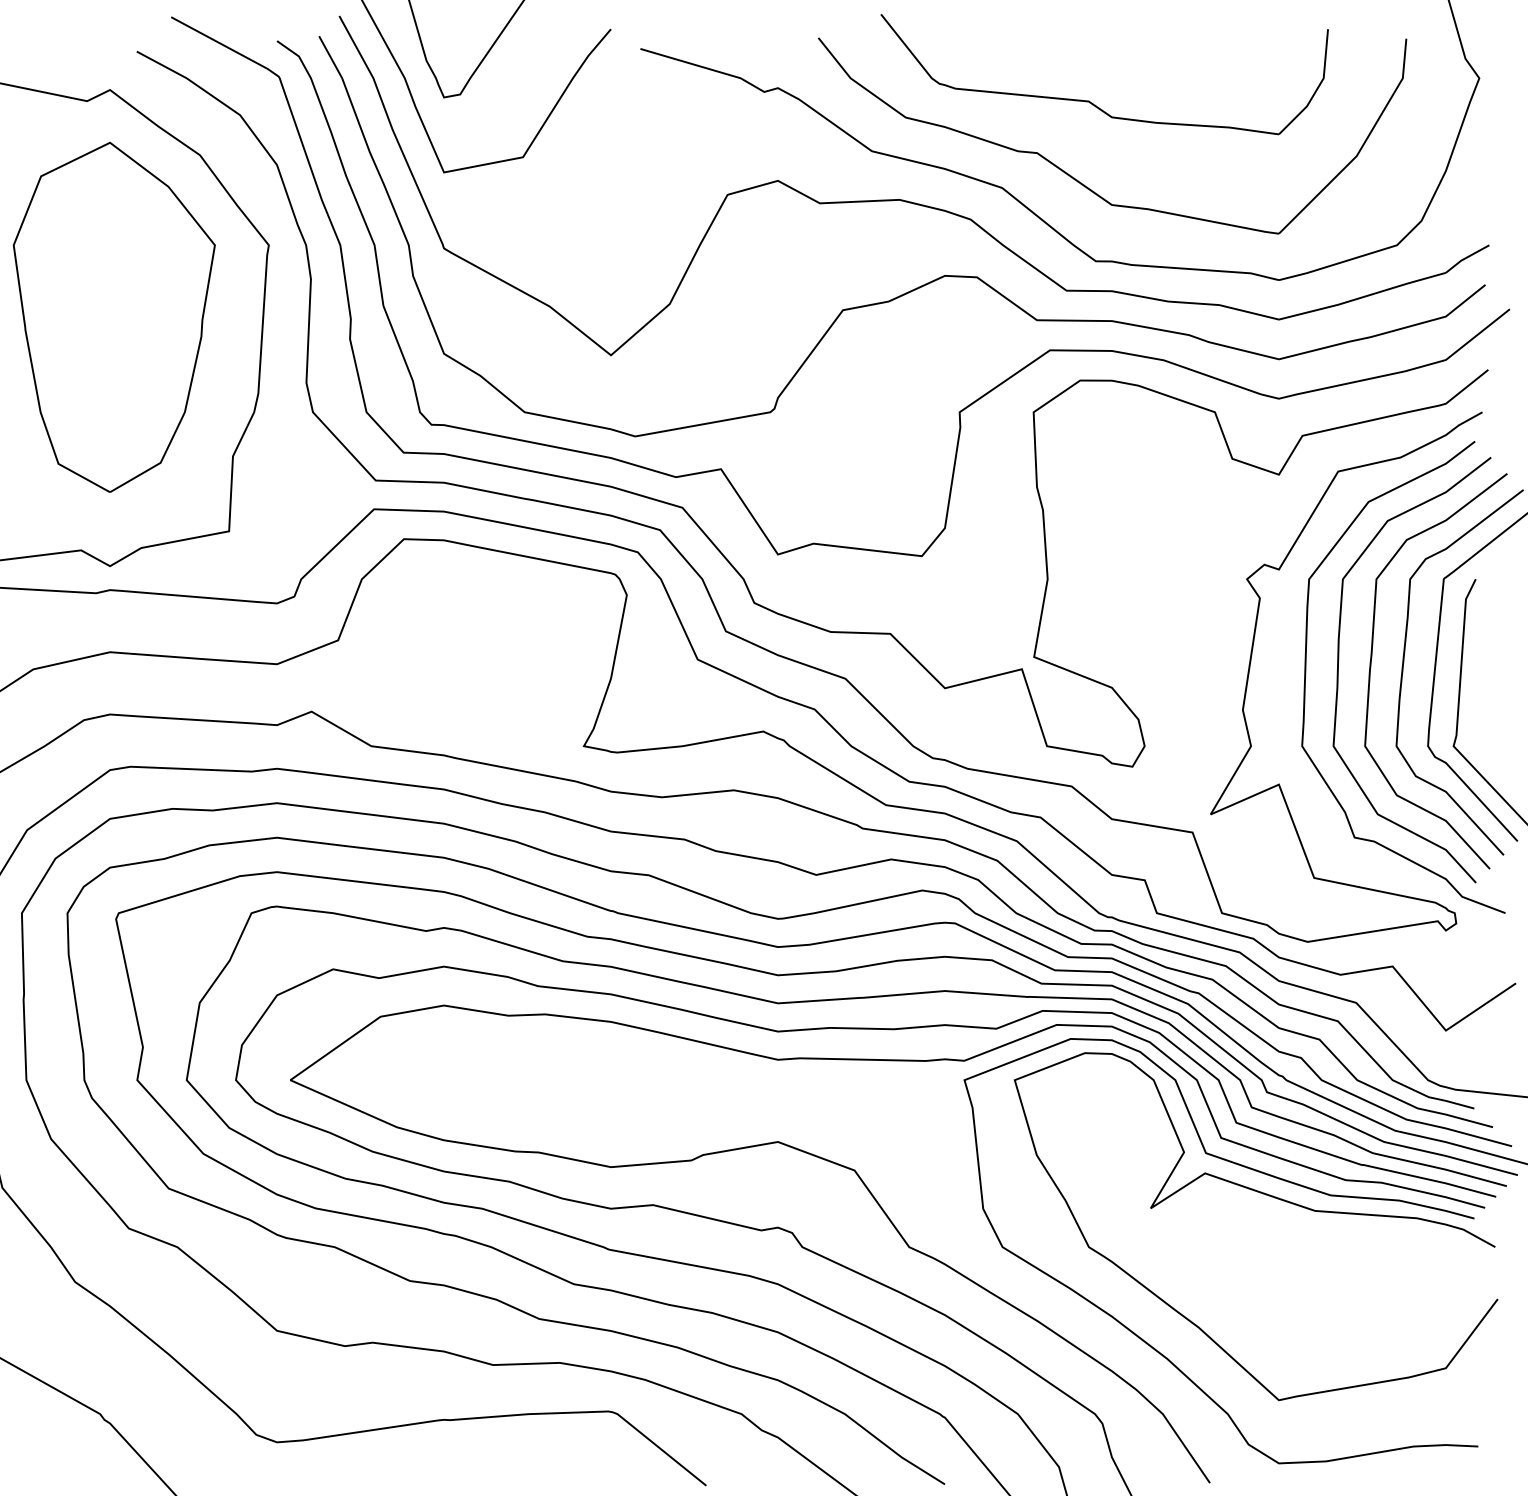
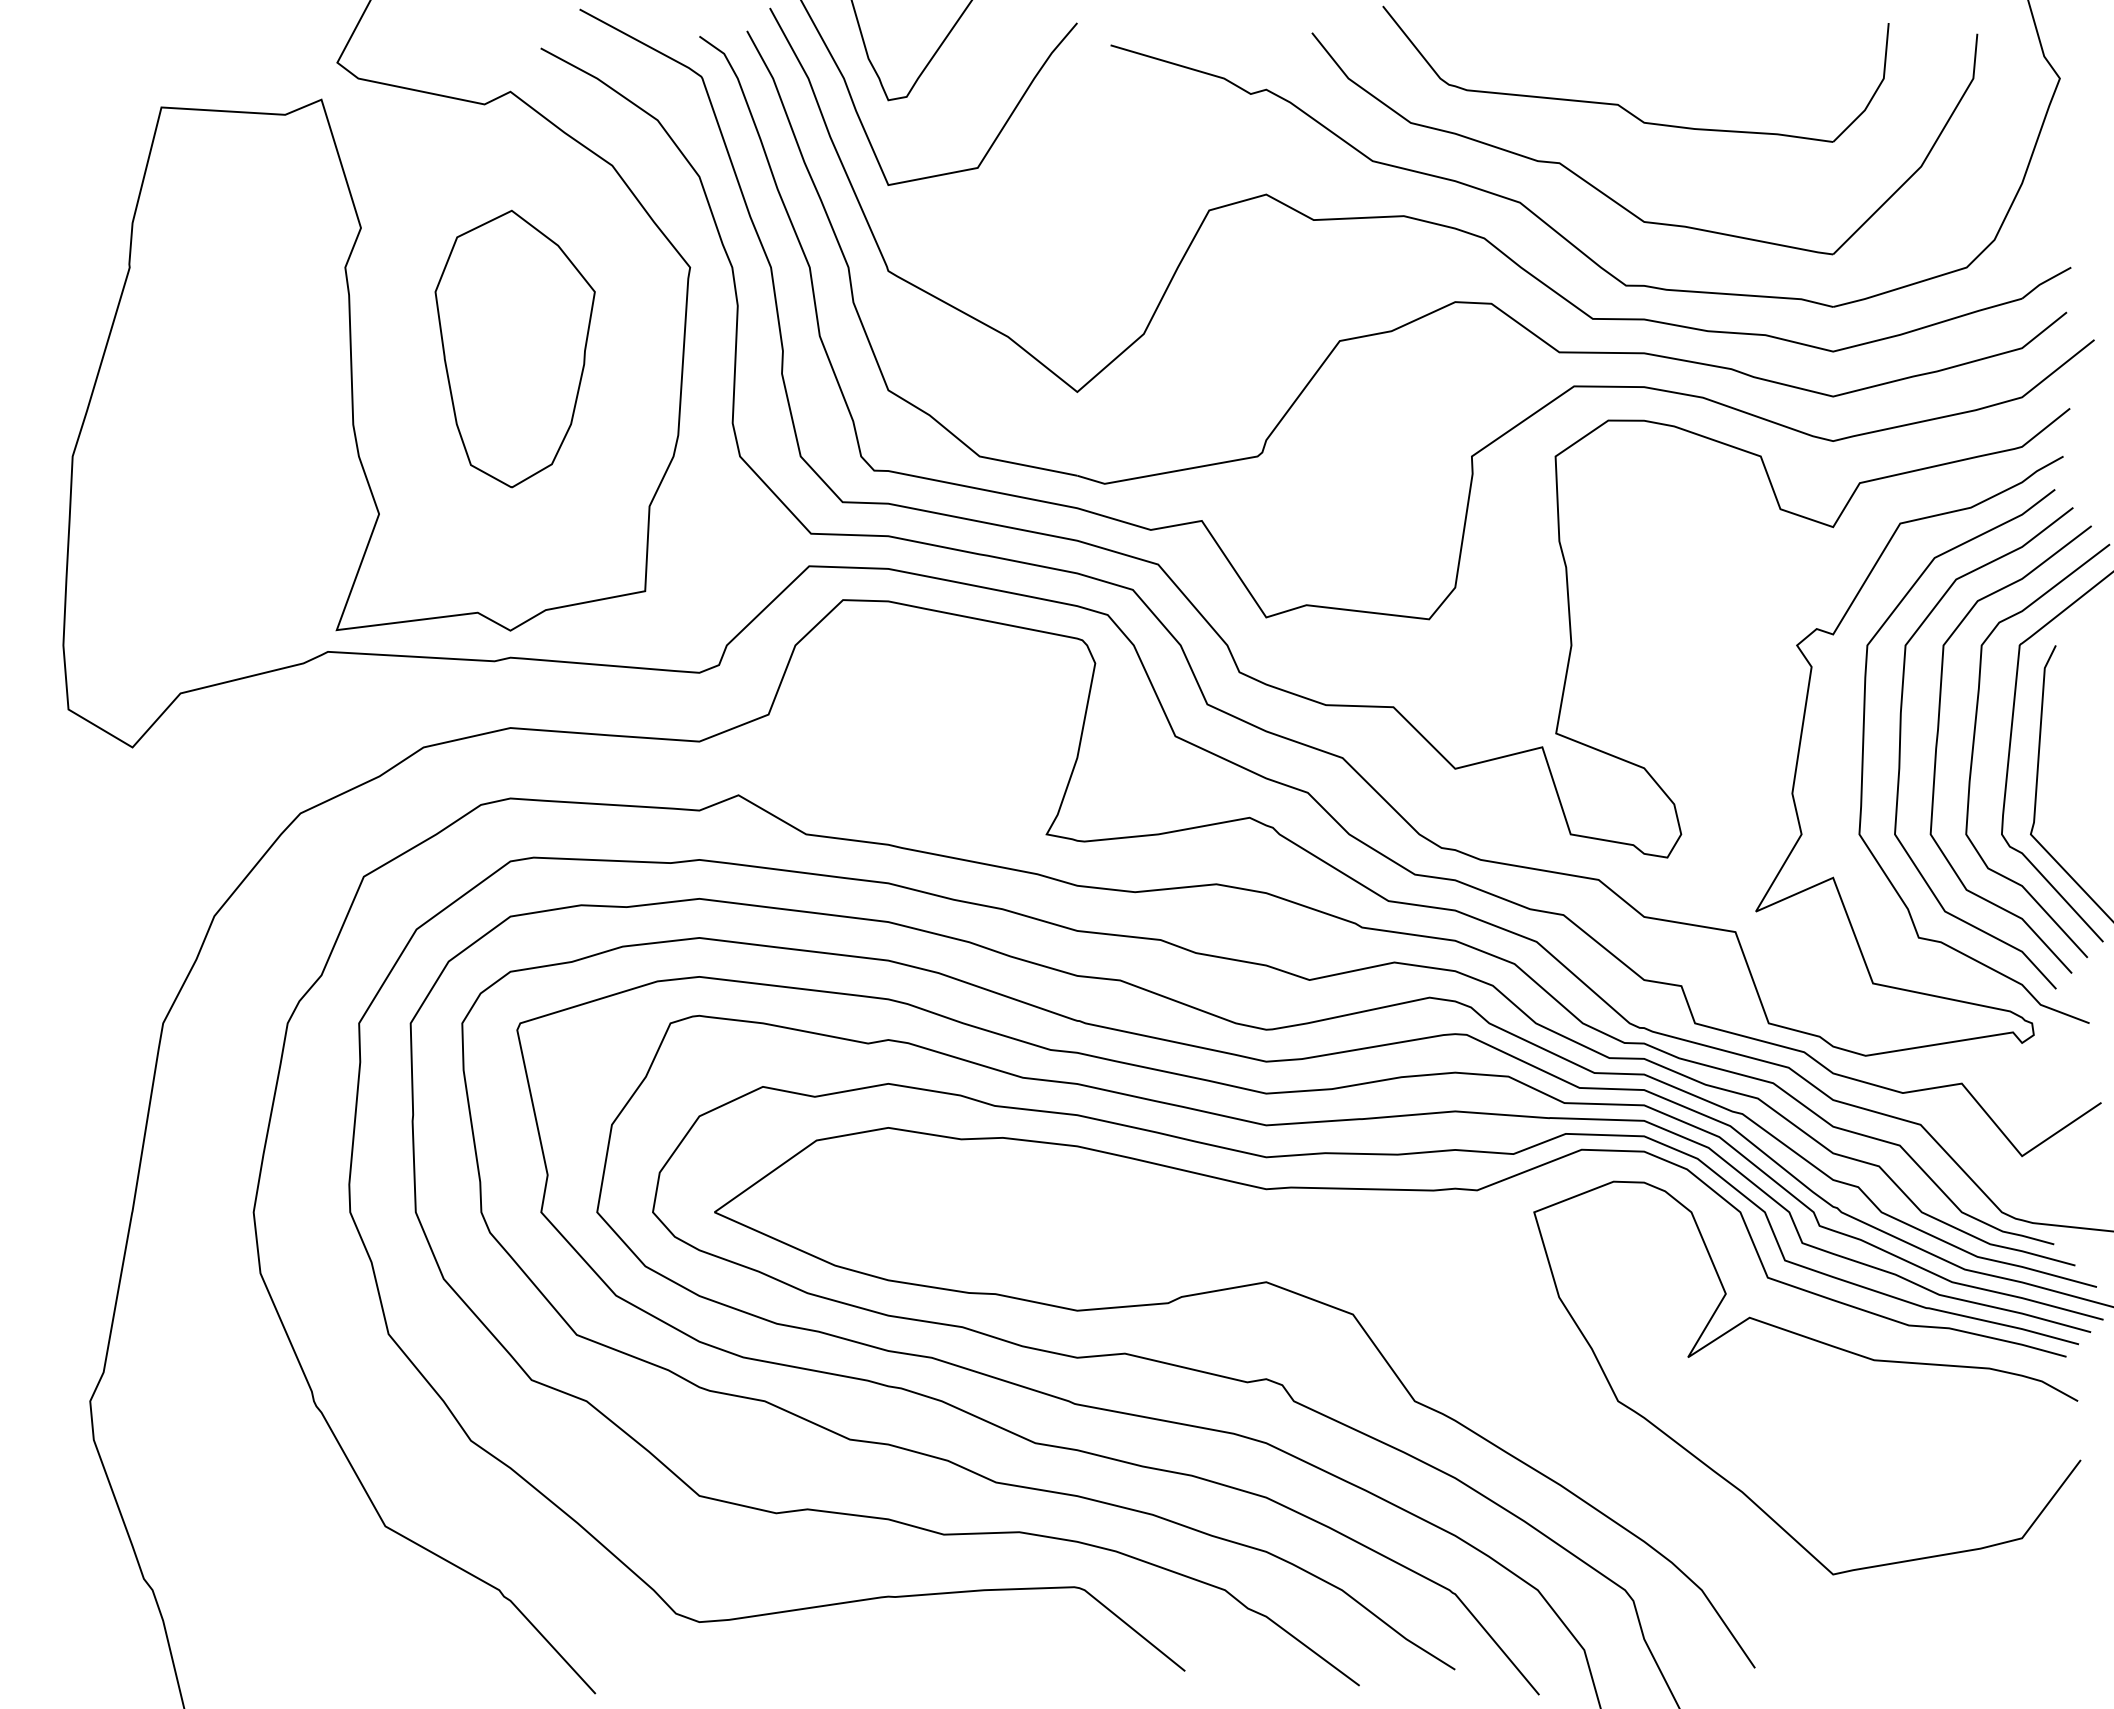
part: (113, 316) -> (514, 348), size x0.7
curve: (1250, 1169) -> (1800, 1313), removed

